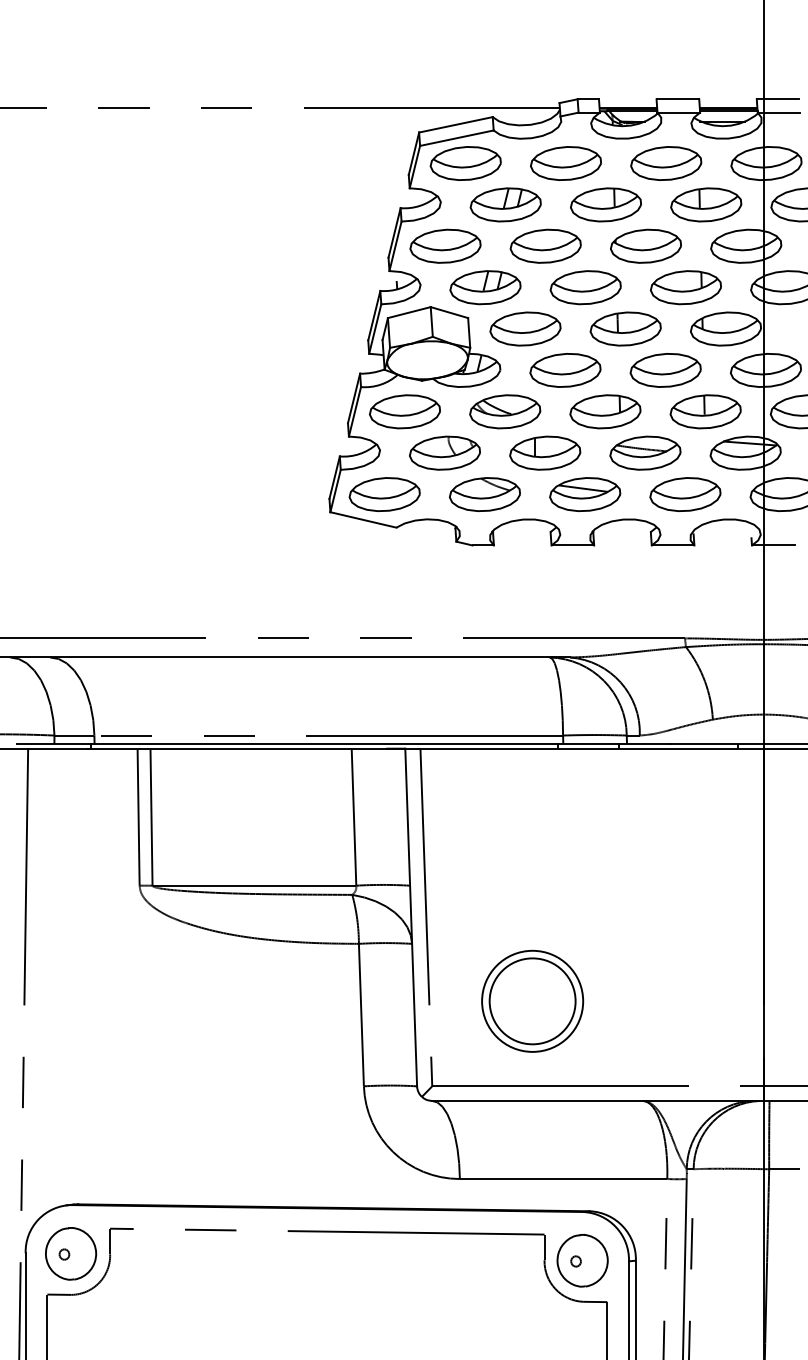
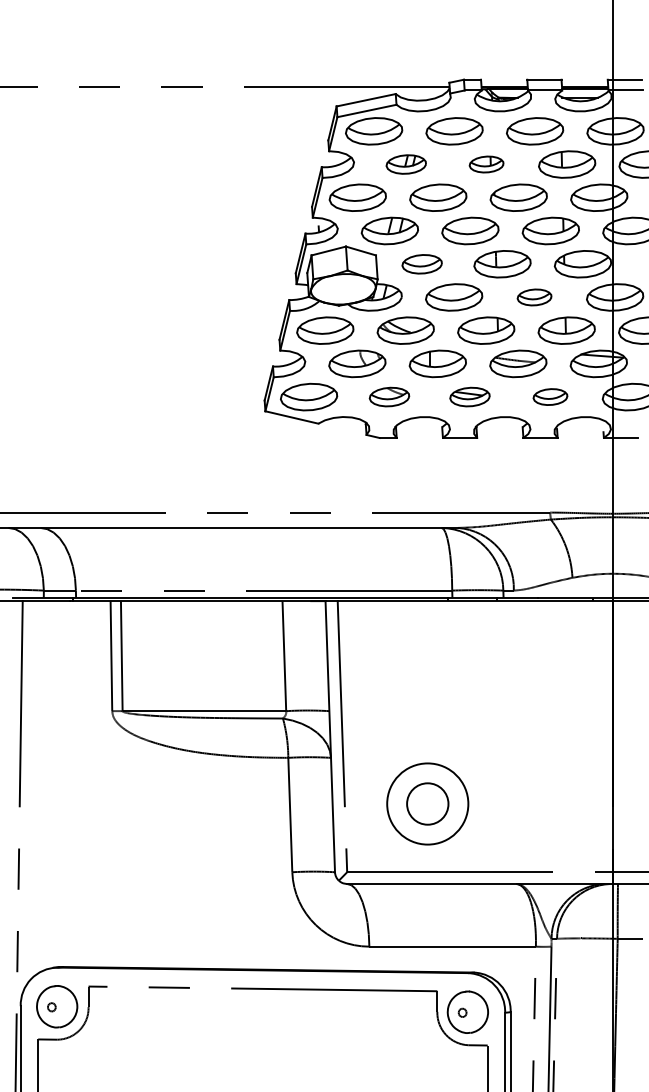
part: (506, 204) -> (406, 164), size x0.7
part: (605, 204) -> (486, 164), size x0.6
part: (526, 329) -> (422, 264), size x0.7
part: (665, 370) -> (534, 297), size x0.6
part: (484, 493) -> (389, 396), size x0.7
part: (584, 493) -> (469, 396), size x0.7
part: (685, 493) -> (550, 396), size x0.6
circle: (532, 1000) -> (427, 803), size x0.6

